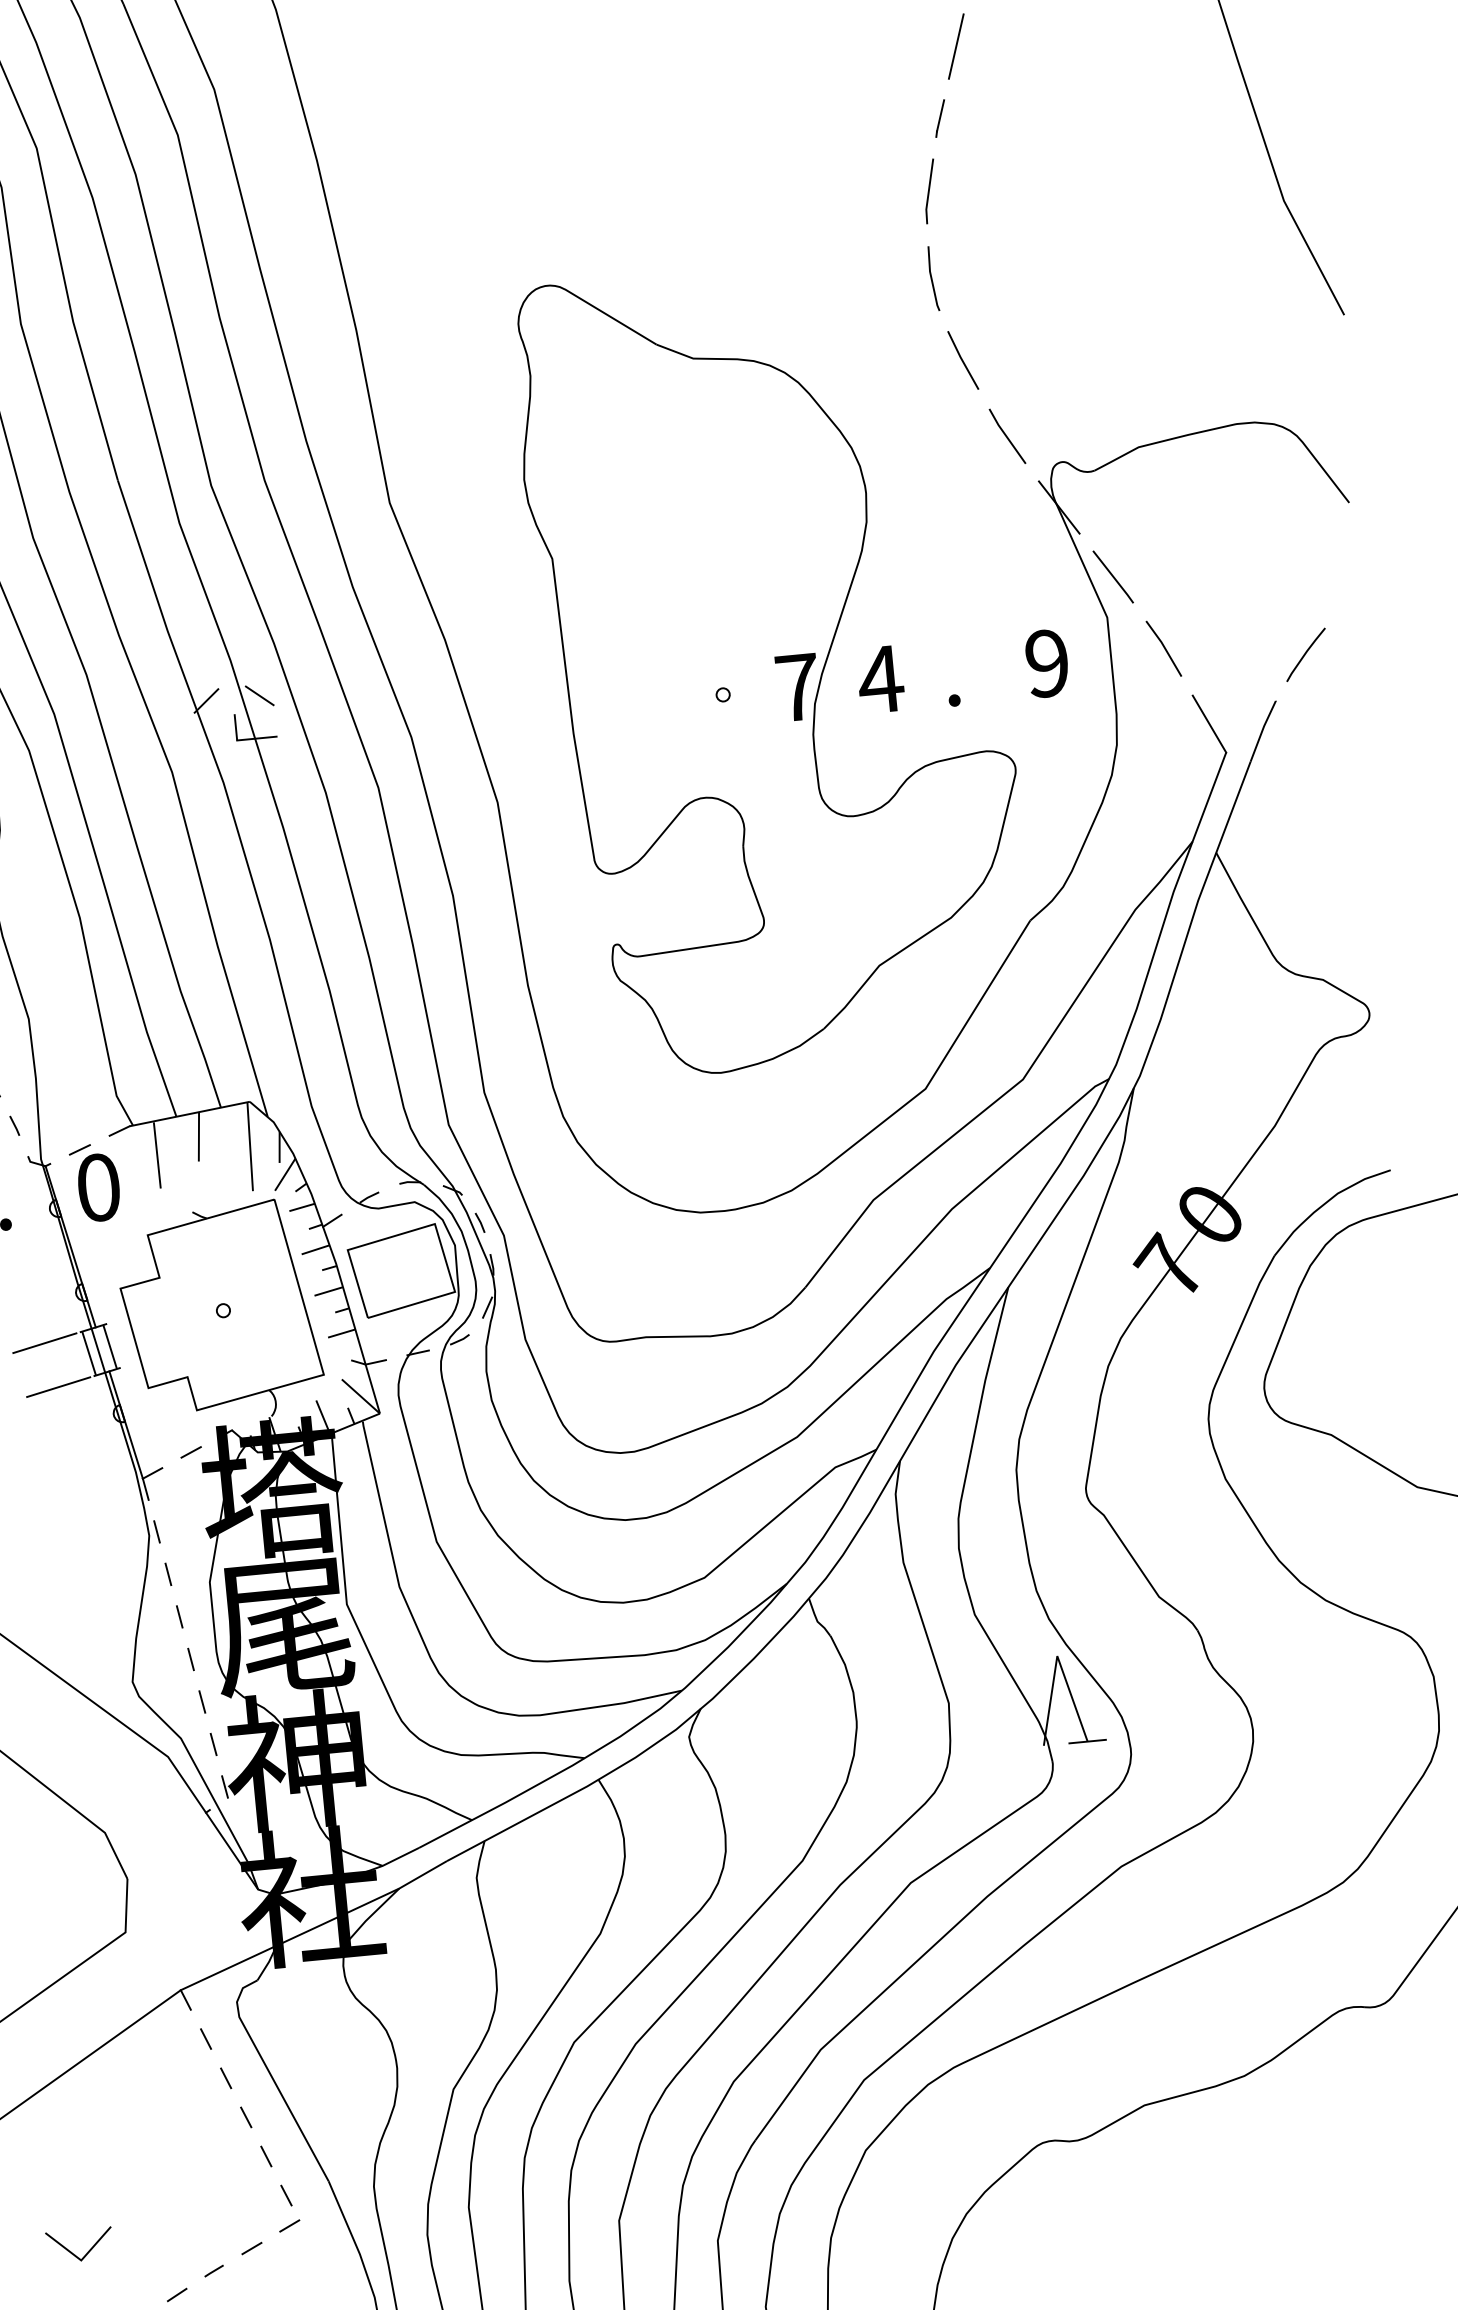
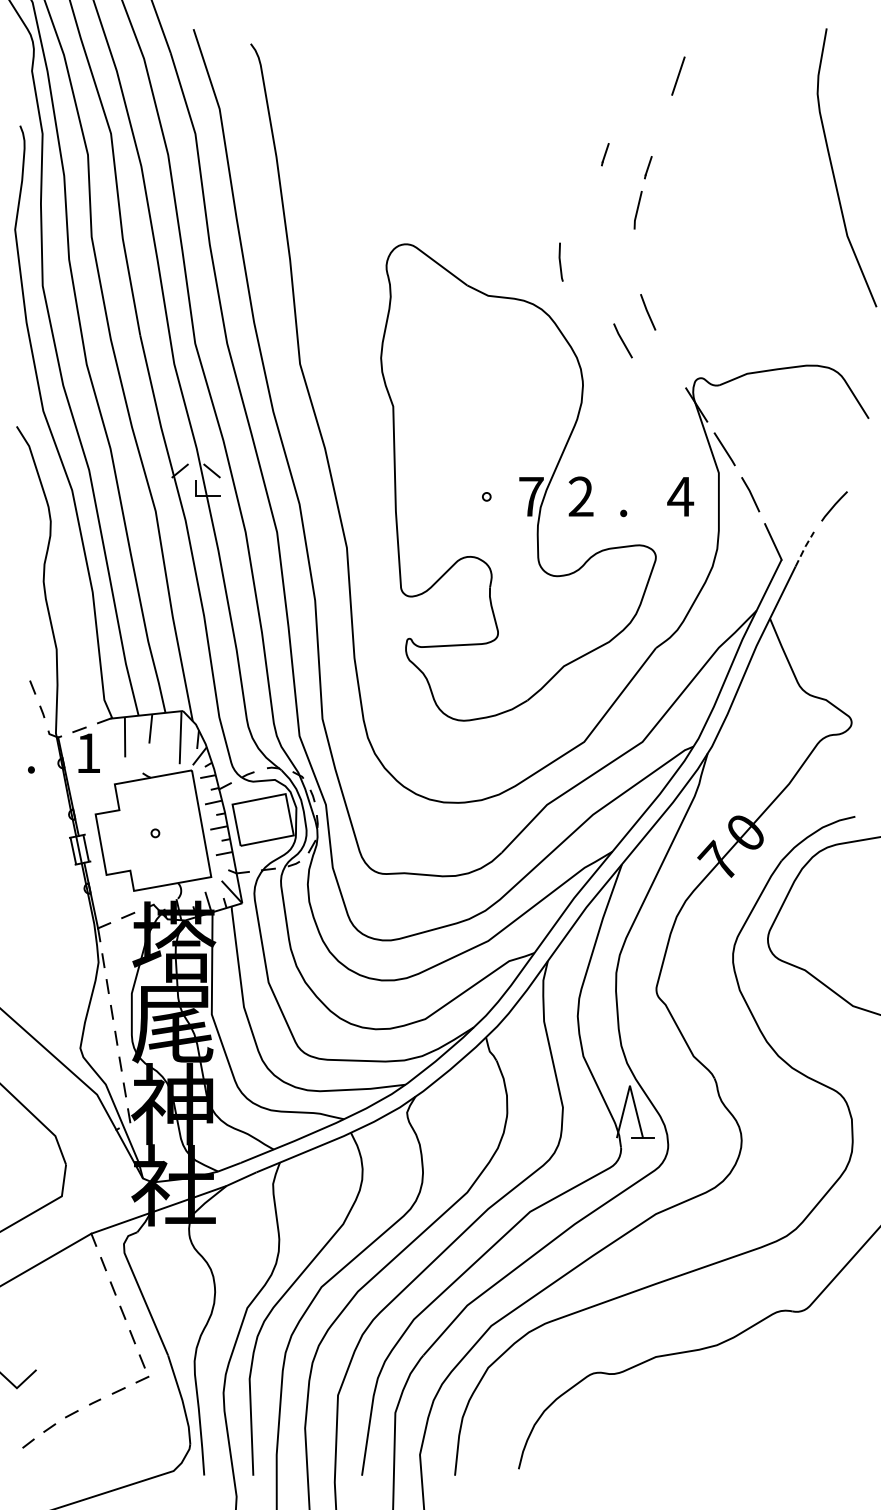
line: (955, 45) -> (661, 125), removed
line: (866, 103) -> (605, 154), added
line: (932, 277) -> (560, 261), moved
line: (1006, 435) -> (622, 340), moved
text: (1046, 663) -> (680, 496), 9 -> 4
text: (879, 679) -> (580, 496), 4 -> 2
line: (1264, 728) -> (805, 547), solid -> dashed
text: (98, 1187) -> (88, 753), 0 -> 1
line: (44, 1343) -> (47, 842), removed
line: (58, 1387) -> (53, 869), removed

